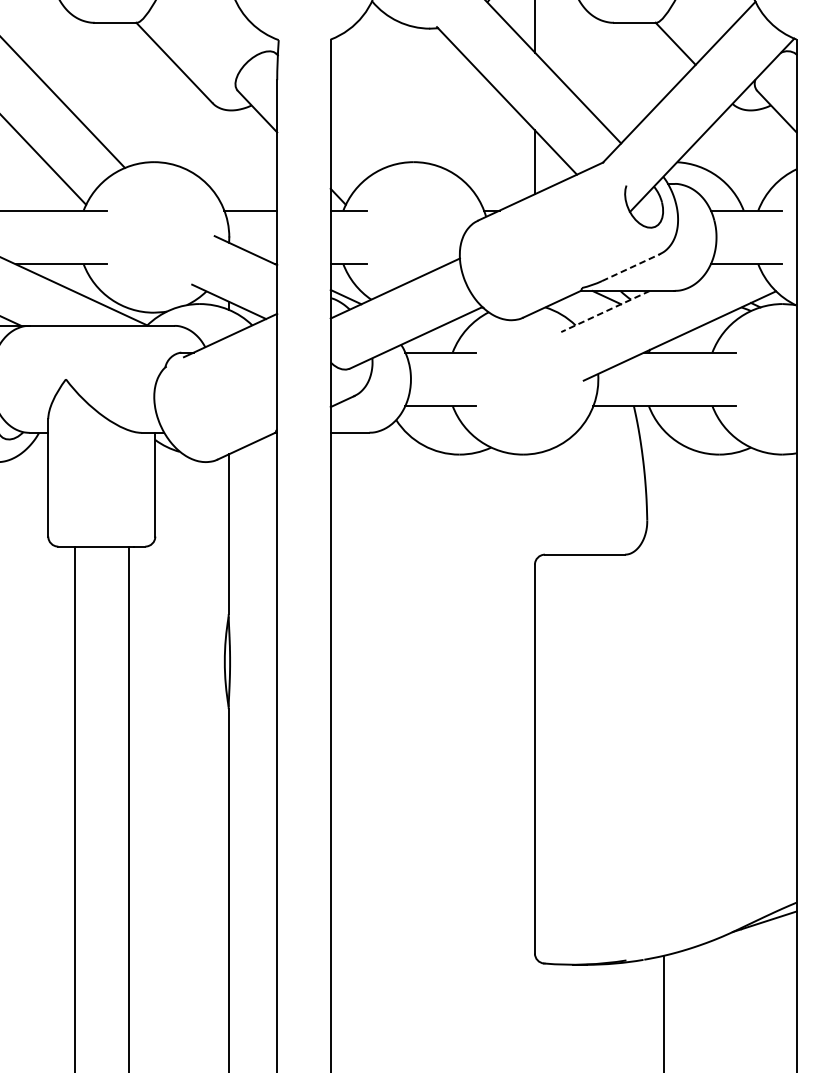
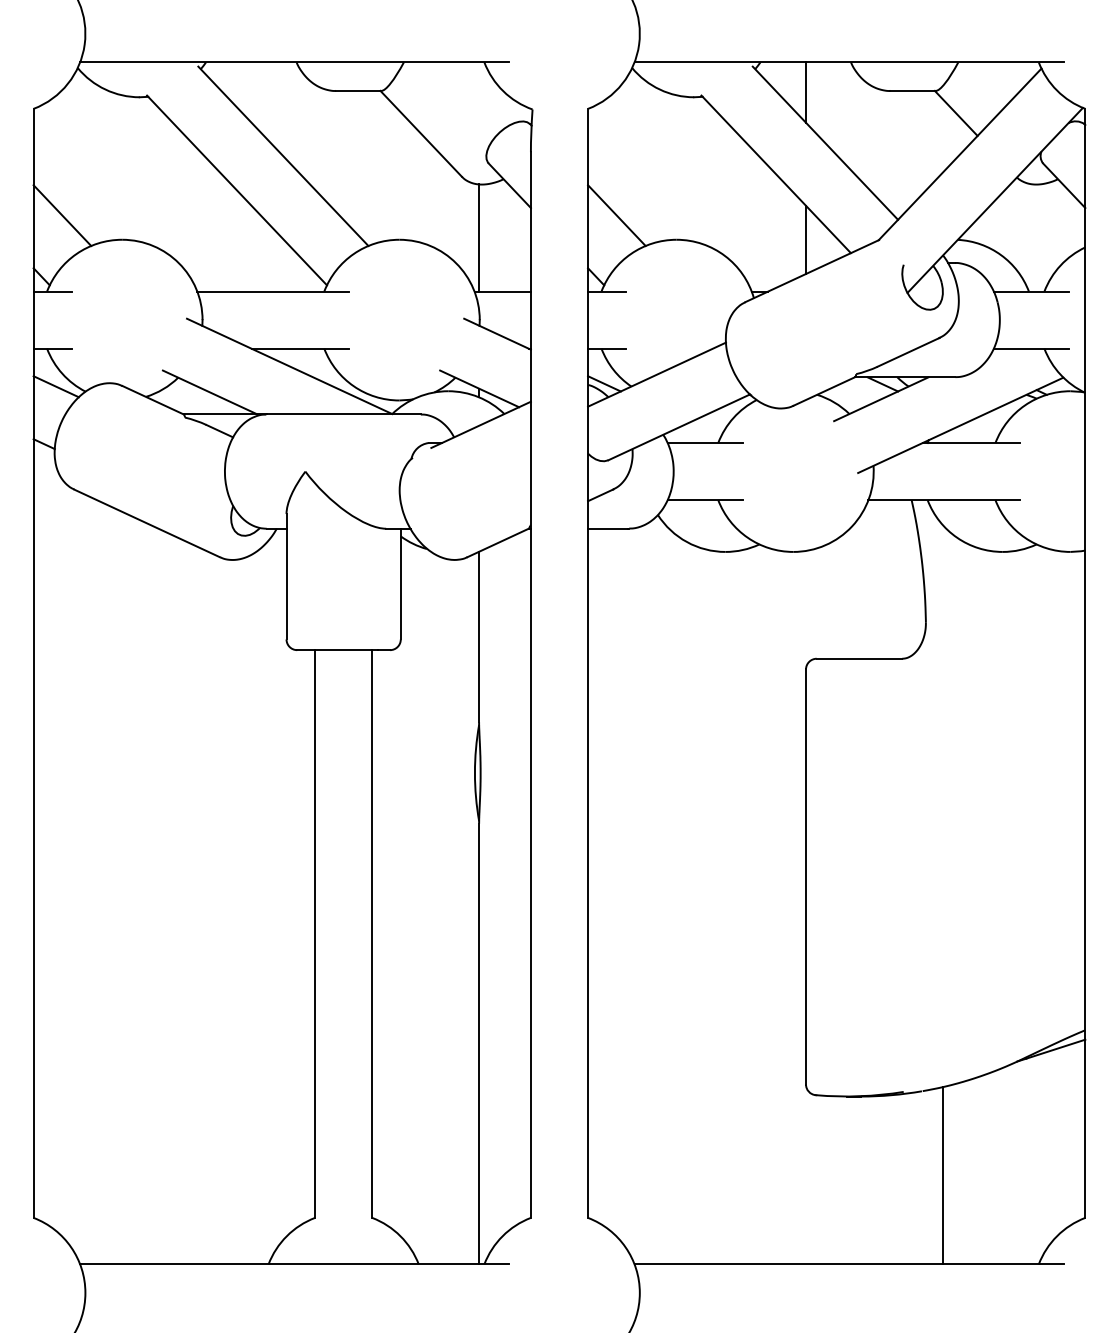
line: (357, 139) -> (616, 215), added
line: (229, 160) -> (479, 237), added
line: (630, 267) -> (908, 352), dashed -> solid
line: (604, 311) -> (880, 399), dashed -> solid

